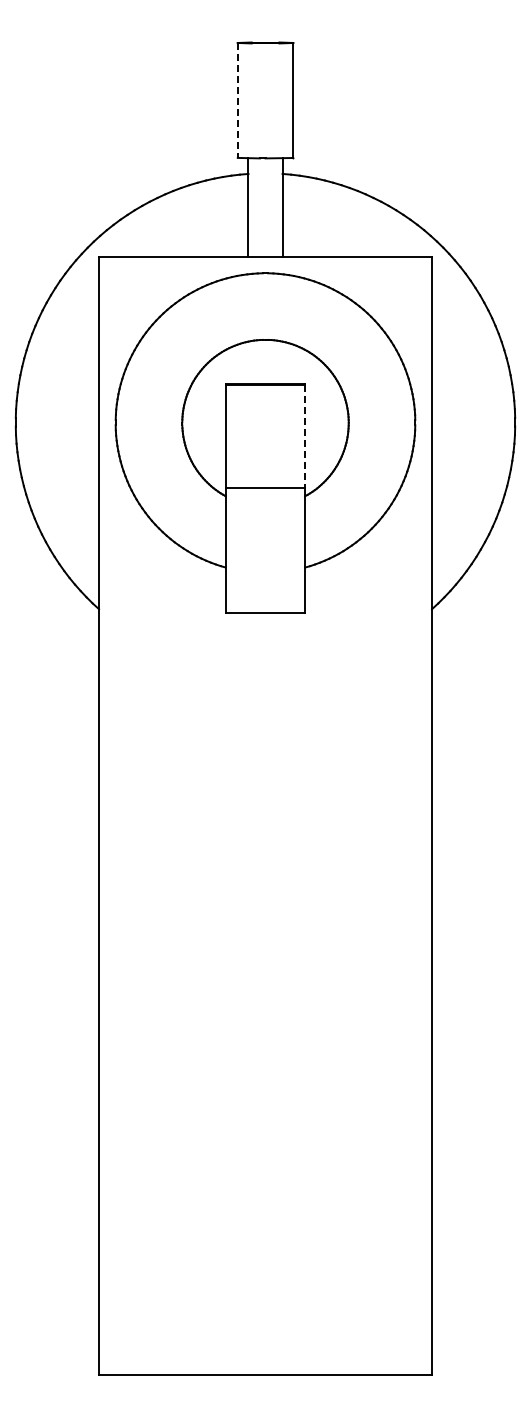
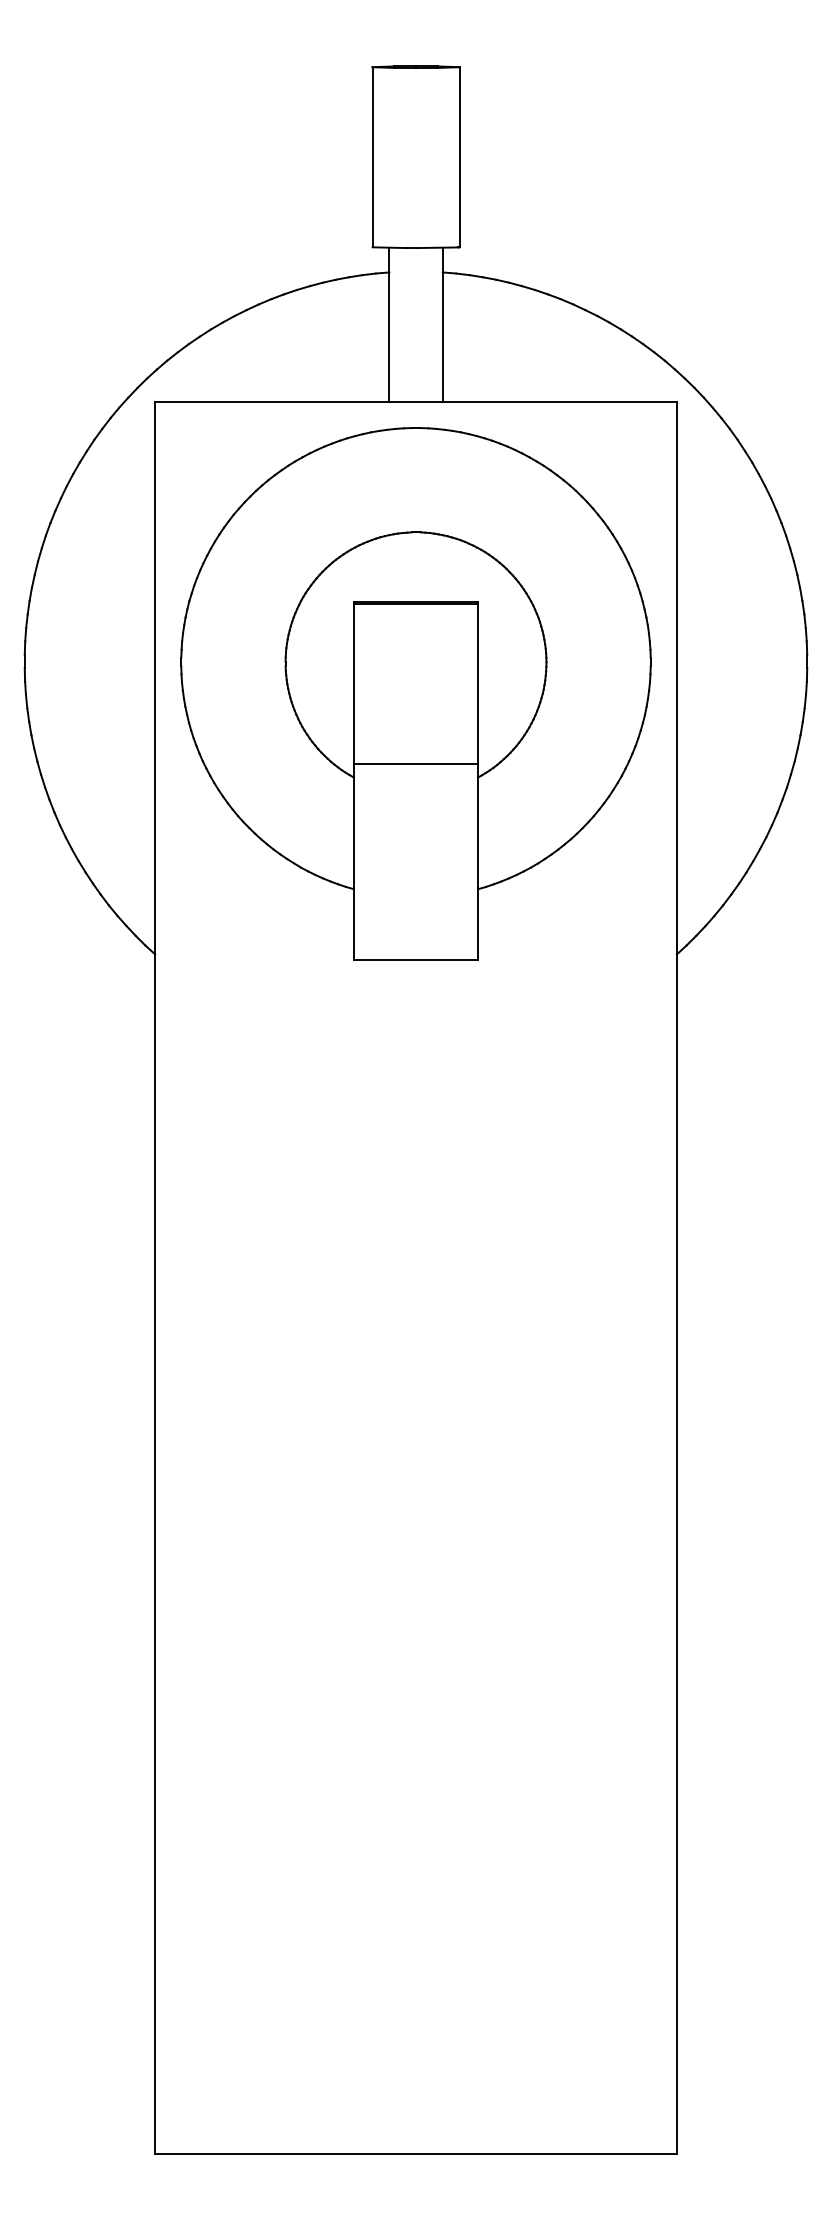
line: (237, 100) -> (372, 157), dashed -> solid
line: (305, 436) -> (478, 683), dashed -> solid

